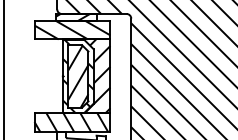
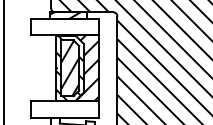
hatch: (72, 29) -> (64, 26), removed
hatch: (71, 122) -> (63, 109), removed

